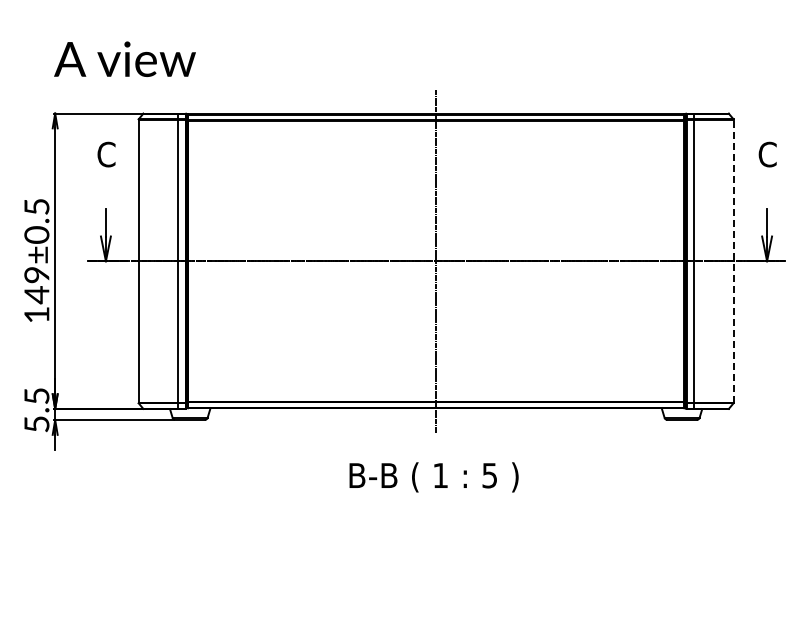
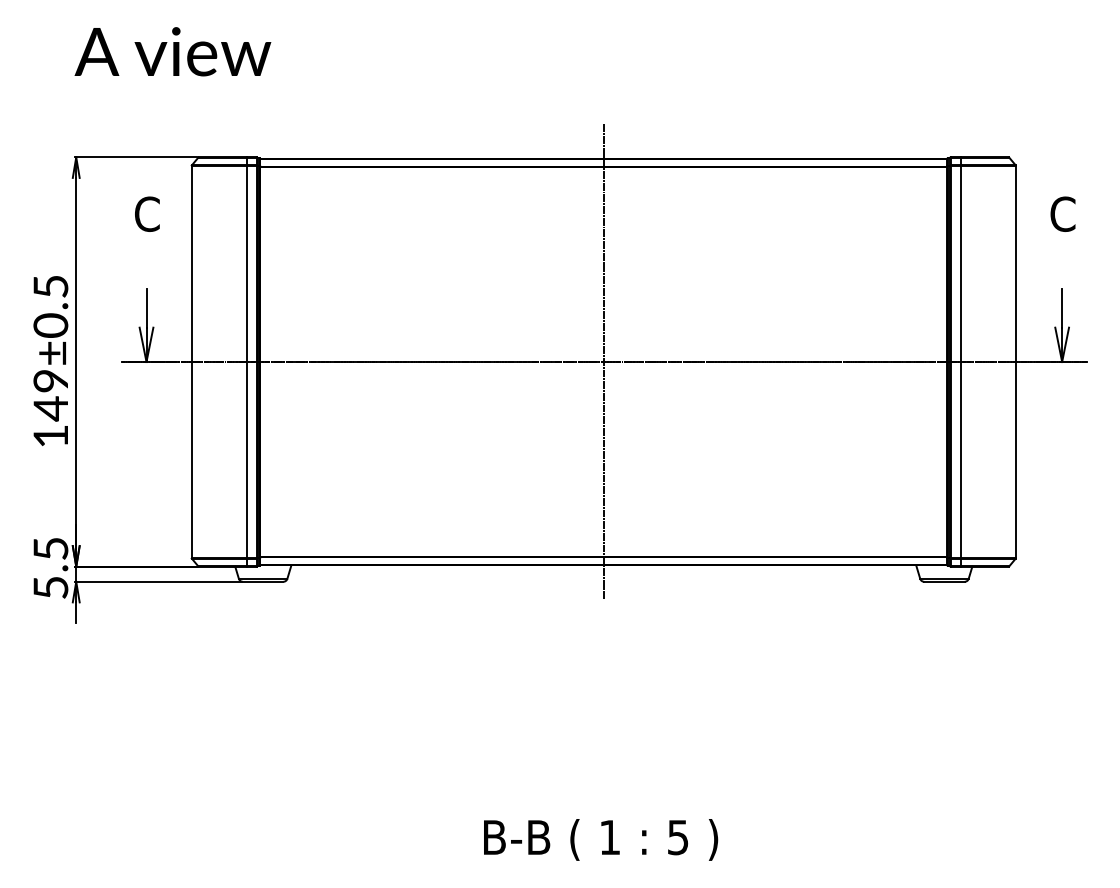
text: (124, 58) -> (172, 50), moved
line: (733, 261) -> (1015, 362), dashed -> solid
text: (433, 477) -> (600, 840), moved

